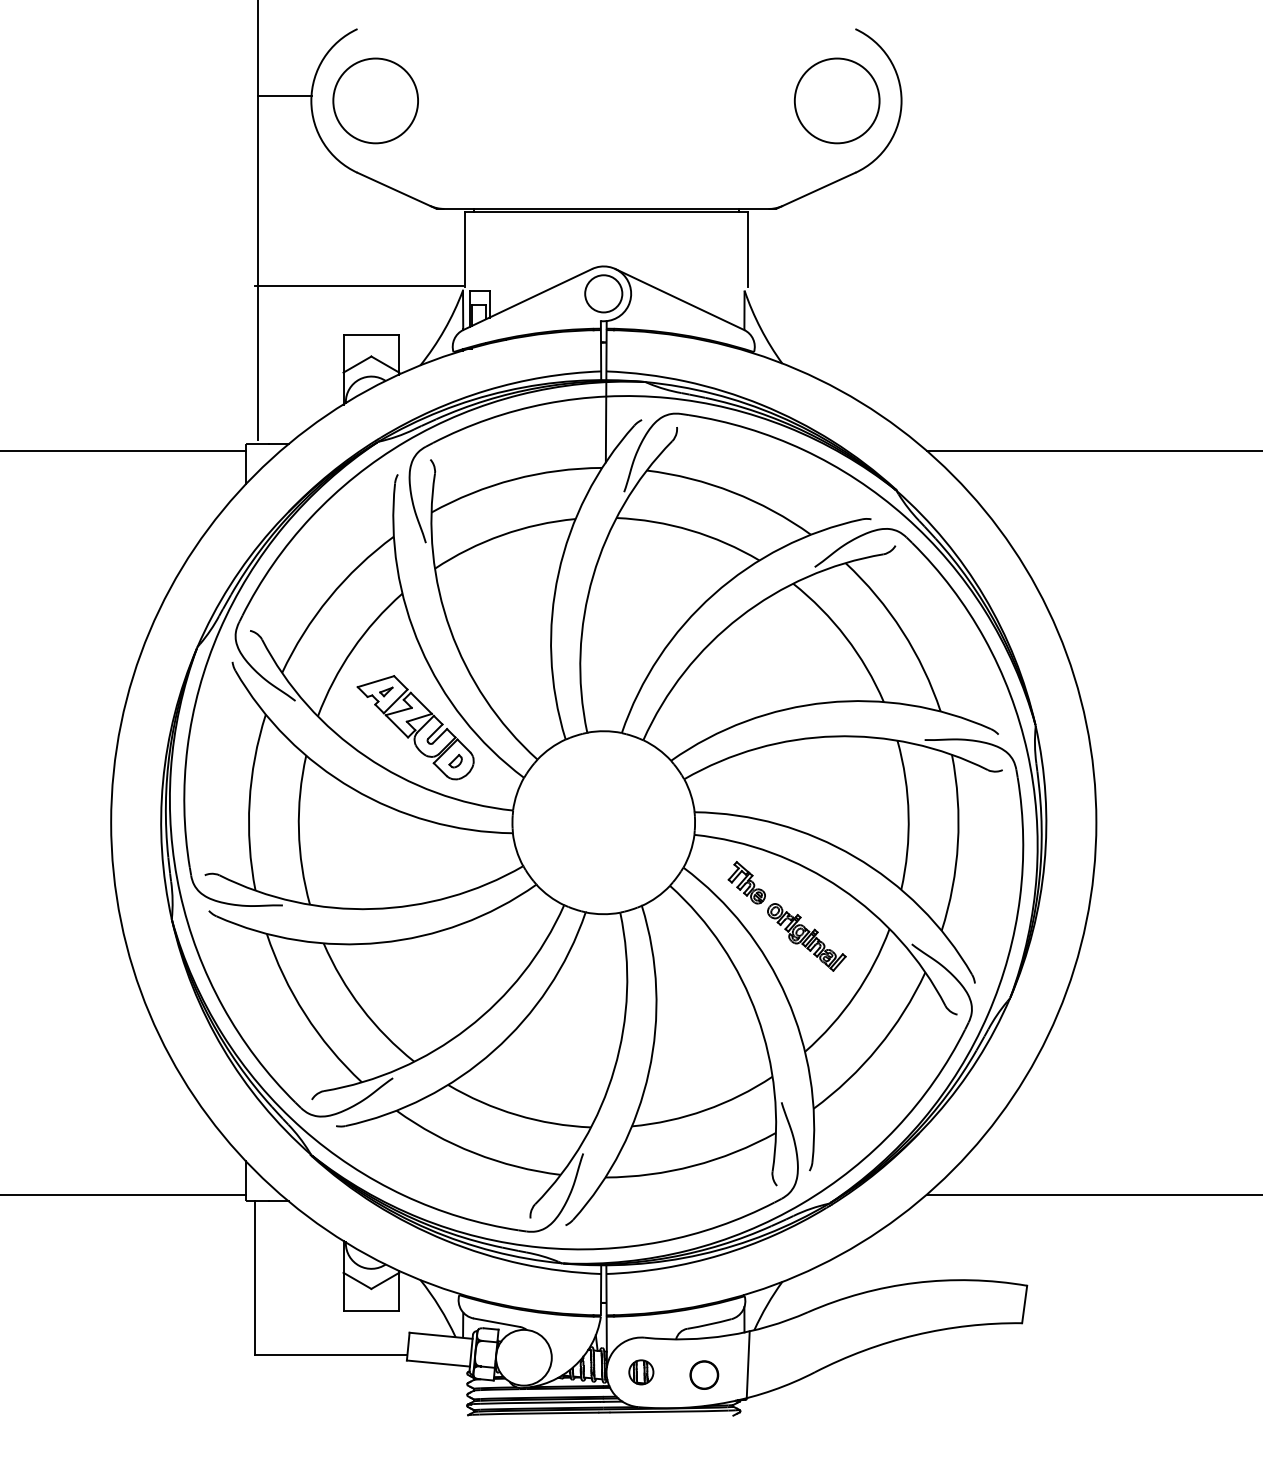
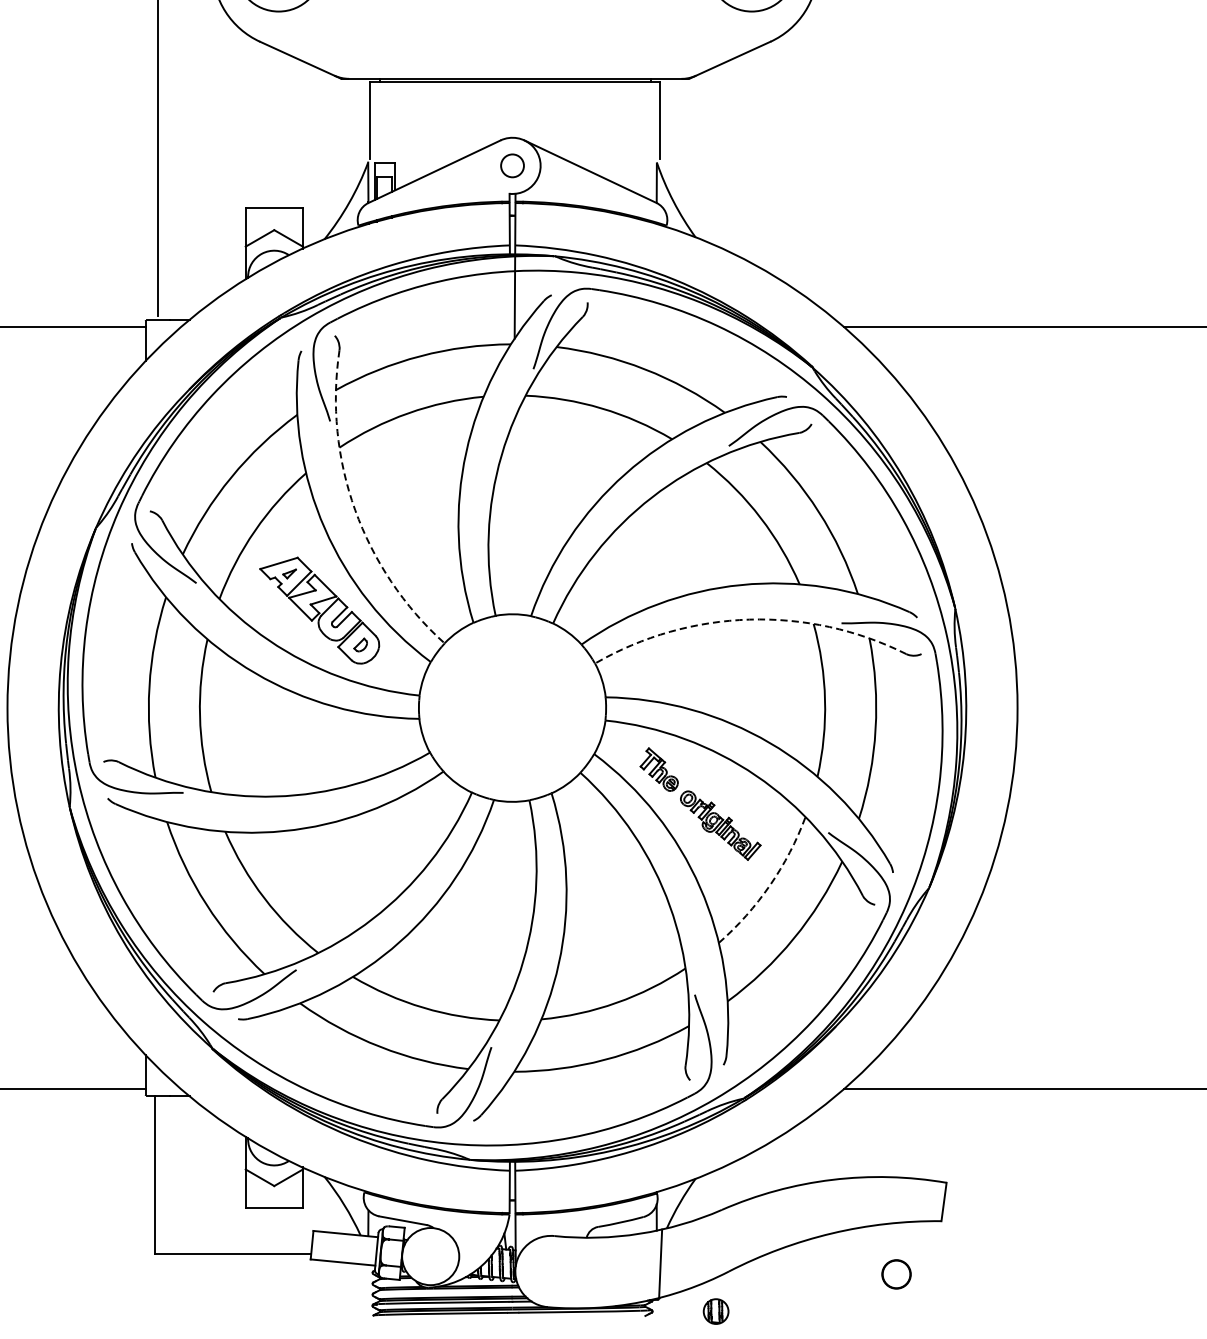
line: (358, 285) -> (261, 157), removed
circle: (603, 293) -> (512, 165), size x0.6
arc: (450, 629) -> (355, 509), solid -> dashed
arc: (834, 736) -> (749, 619), solid -> dashed
arc: (854, 995) -> (769, 885), solid -> dashed
part: (641, 1372) -> (716, 1311), moved
part: (704, 1374) -> (896, 1273), moved

